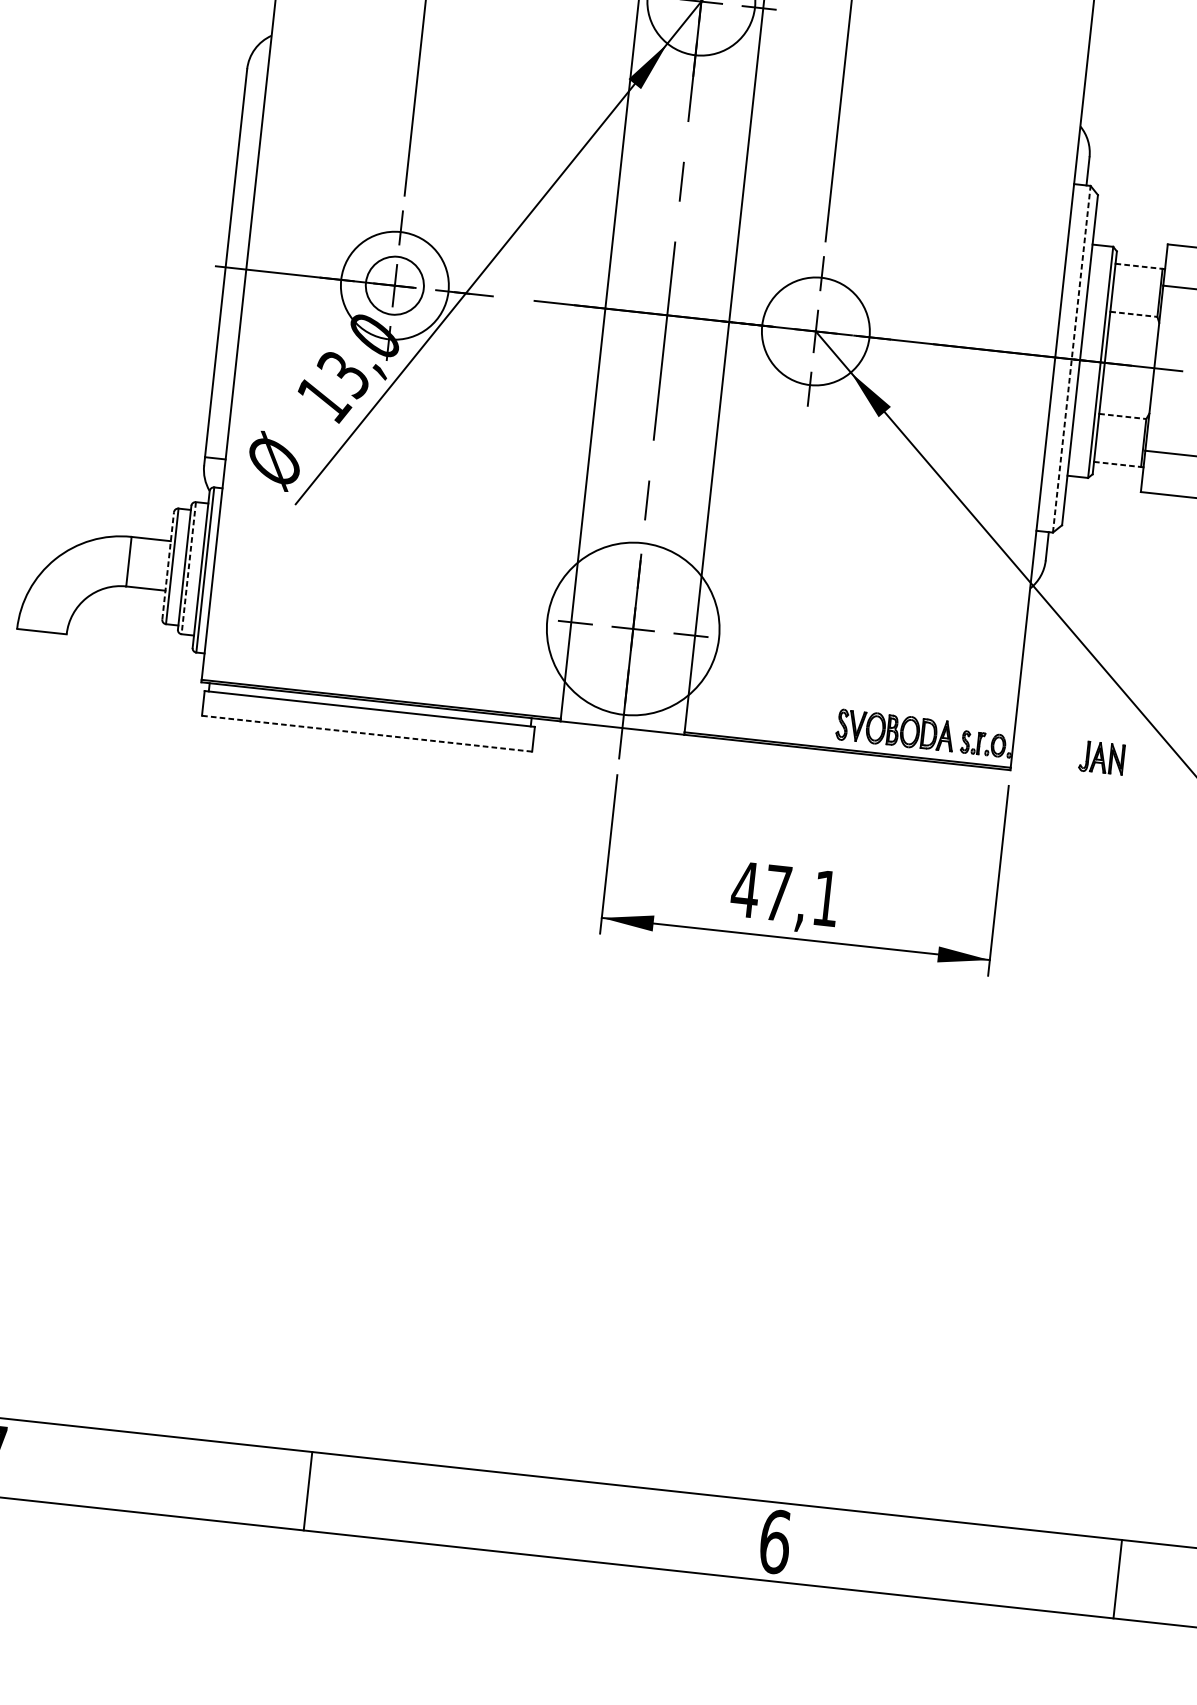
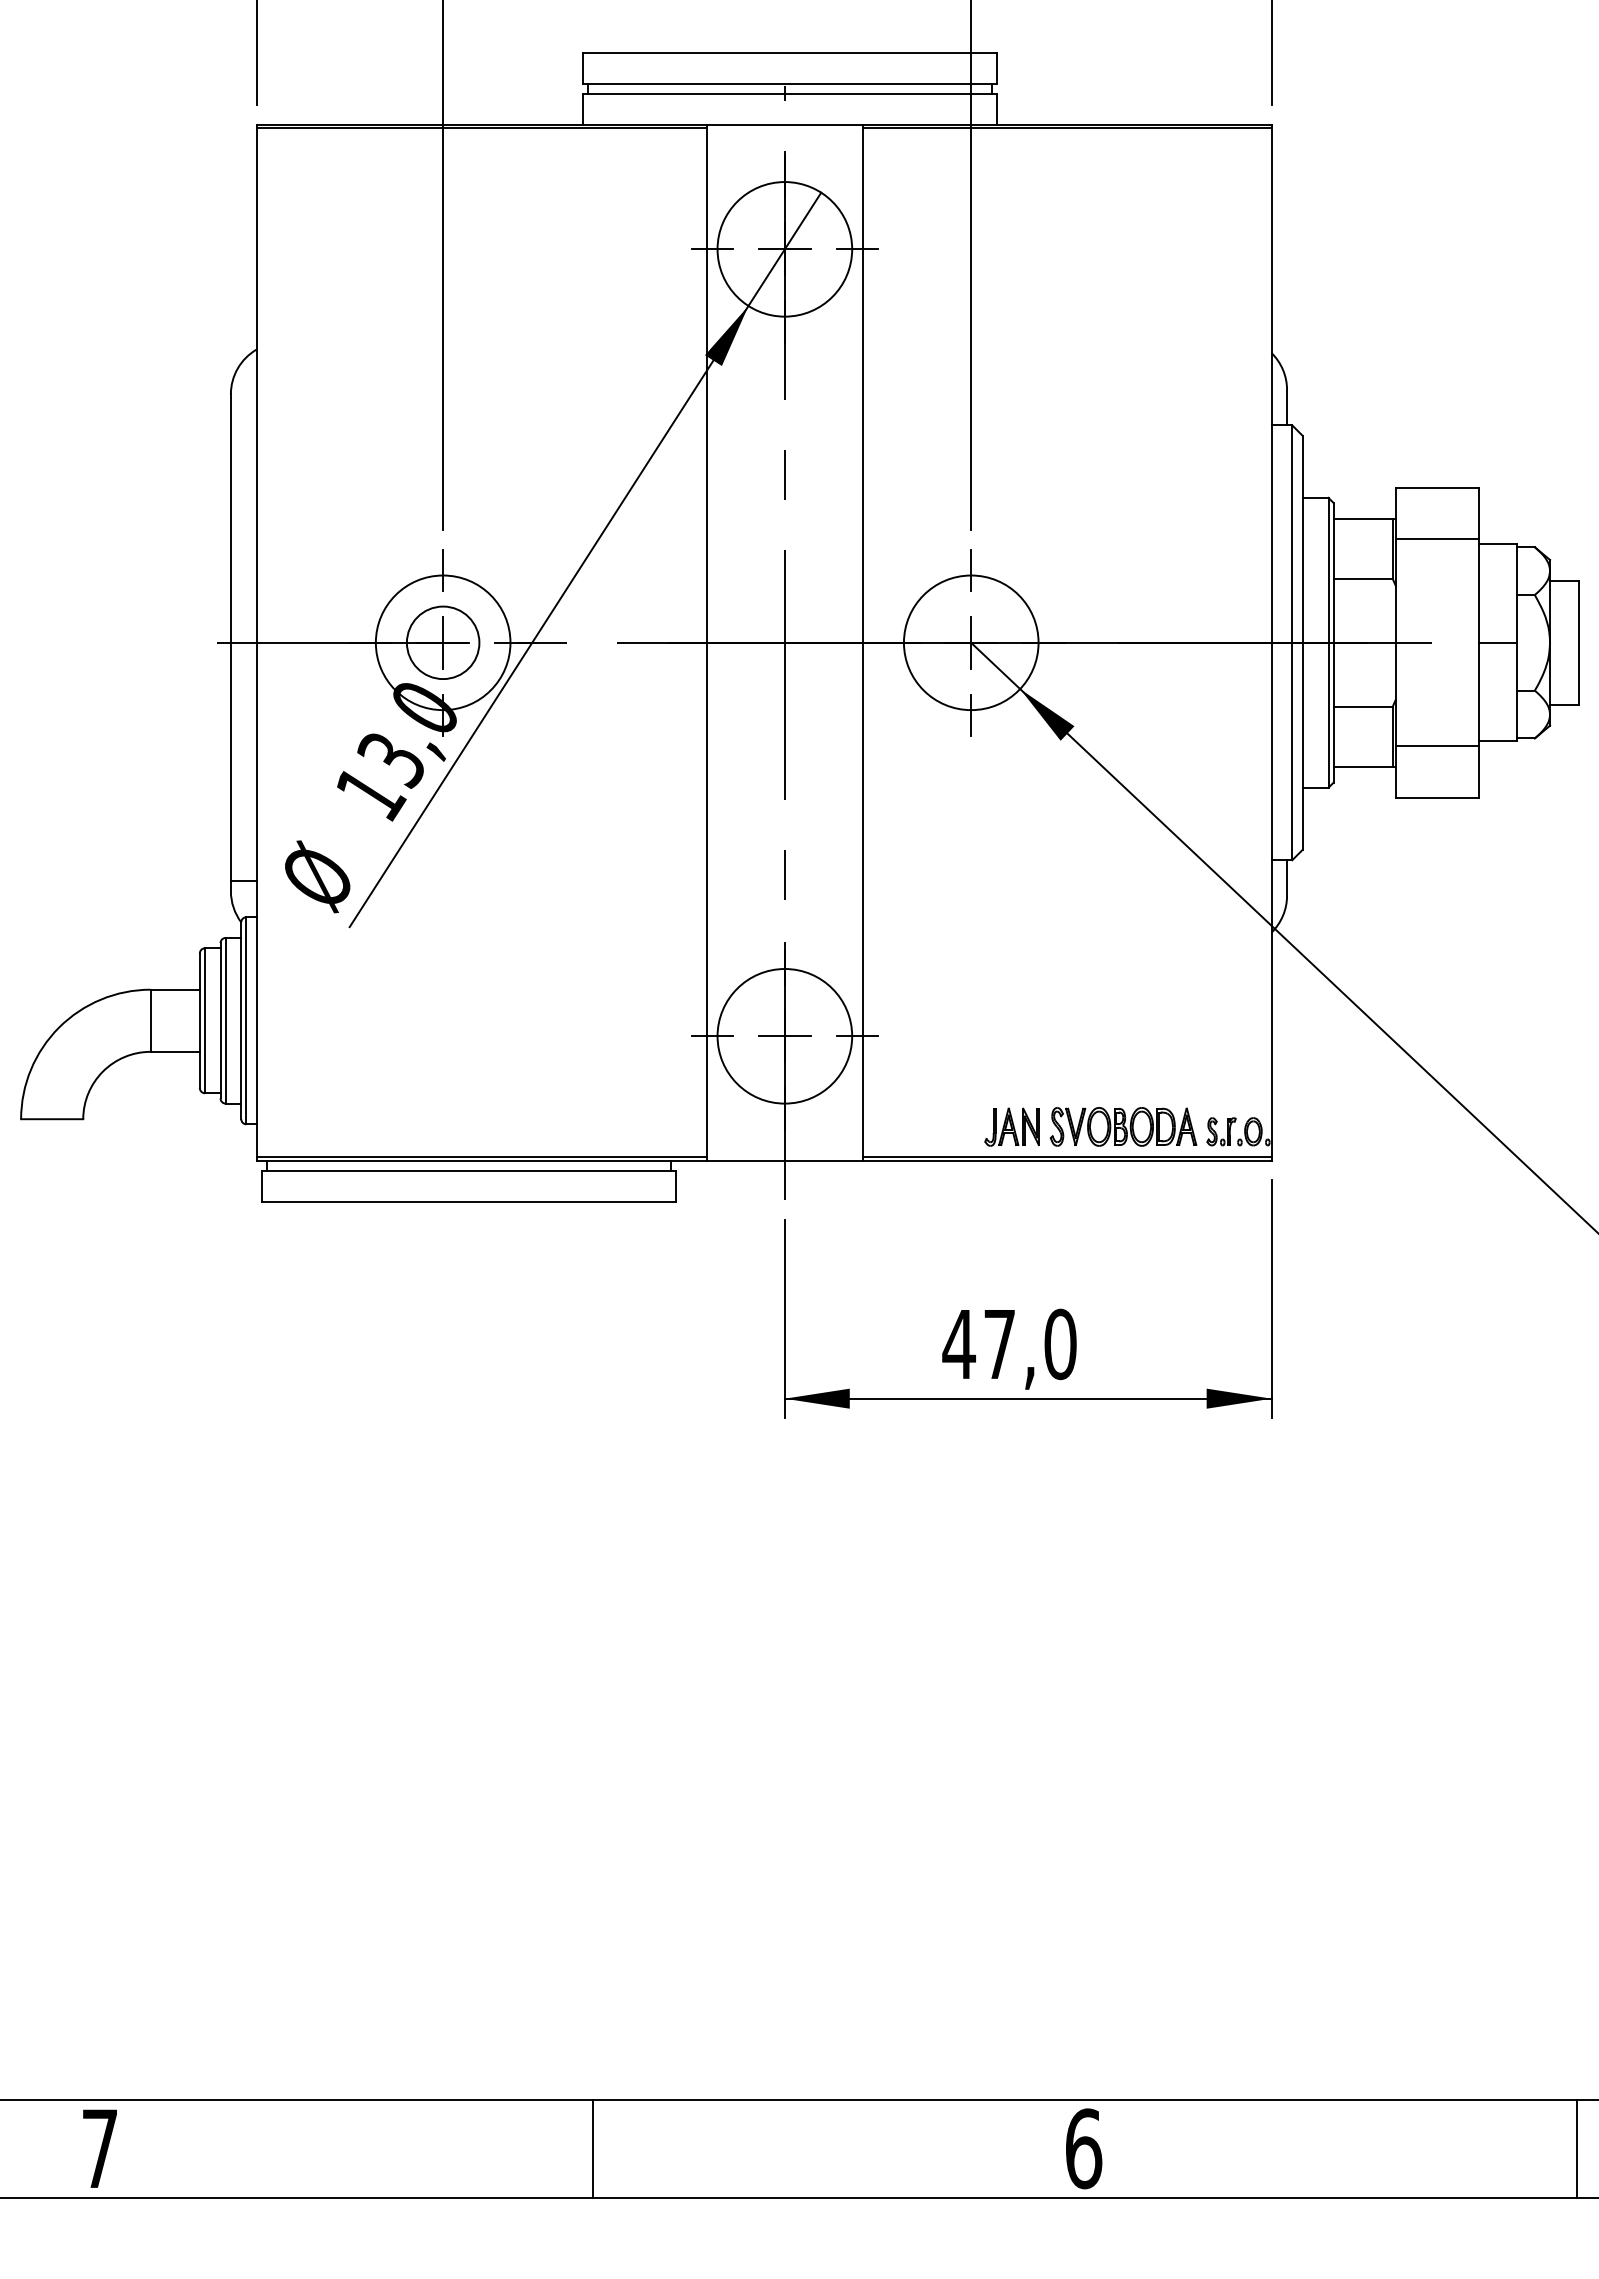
line: (1139, 266) -> (1363, 518), dashed -> solid
line: (1134, 314) -> (1363, 578), dashed -> solid
line: (1072, 359) -> (1292, 642), dashed -> solid
line: (1123, 416) -> (1363, 706), dashed -> solid
line: (1117, 464) -> (1363, 767), dashed -> solid
line: (167, 565) -> (199, 1020), dashed -> solid
line: (188, 567) -> (225, 1020), dashed -> solid
circle: (632, 629) -> (784, 1036), size x0.62
line: (366, 733) -> (468, 1201), dashed -> solid
part: (1101, 757) -> (1011, 1126), moved
text: (826, 898) -> (1060, 1344), 47,1 -> 47,0
line: (307, 1490) -> (592, 2148), moved
line: (1117, 1578) -> (1576, 2148), moved

